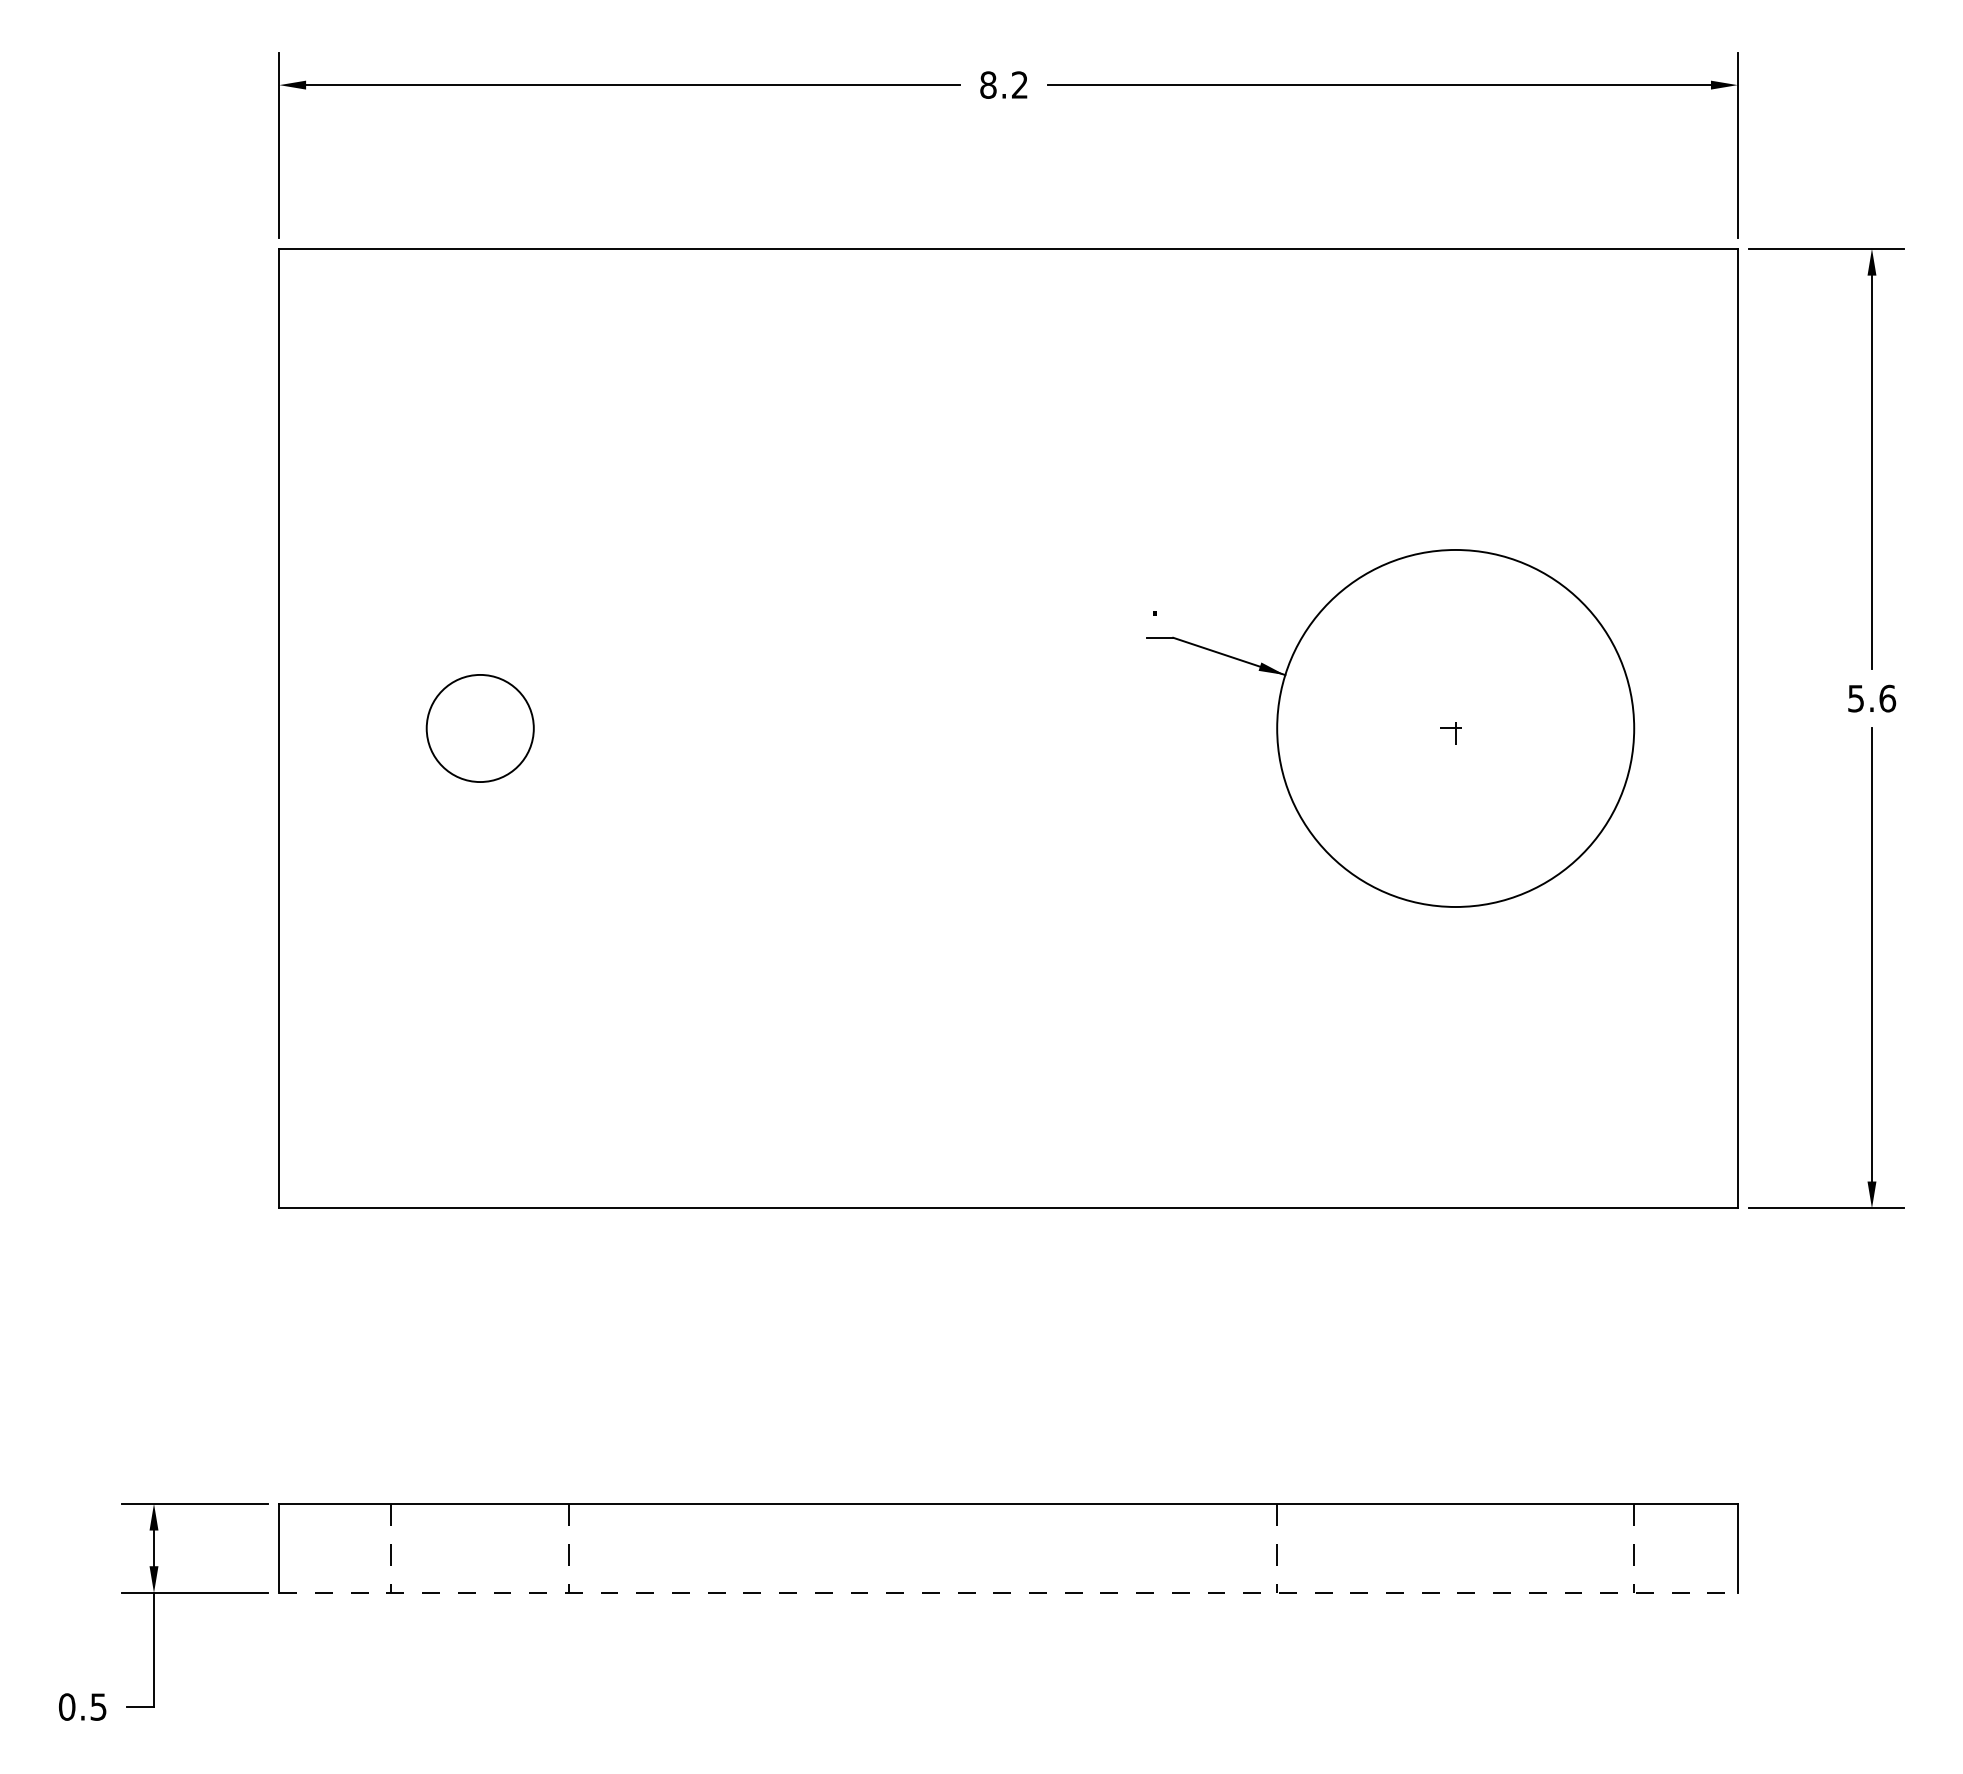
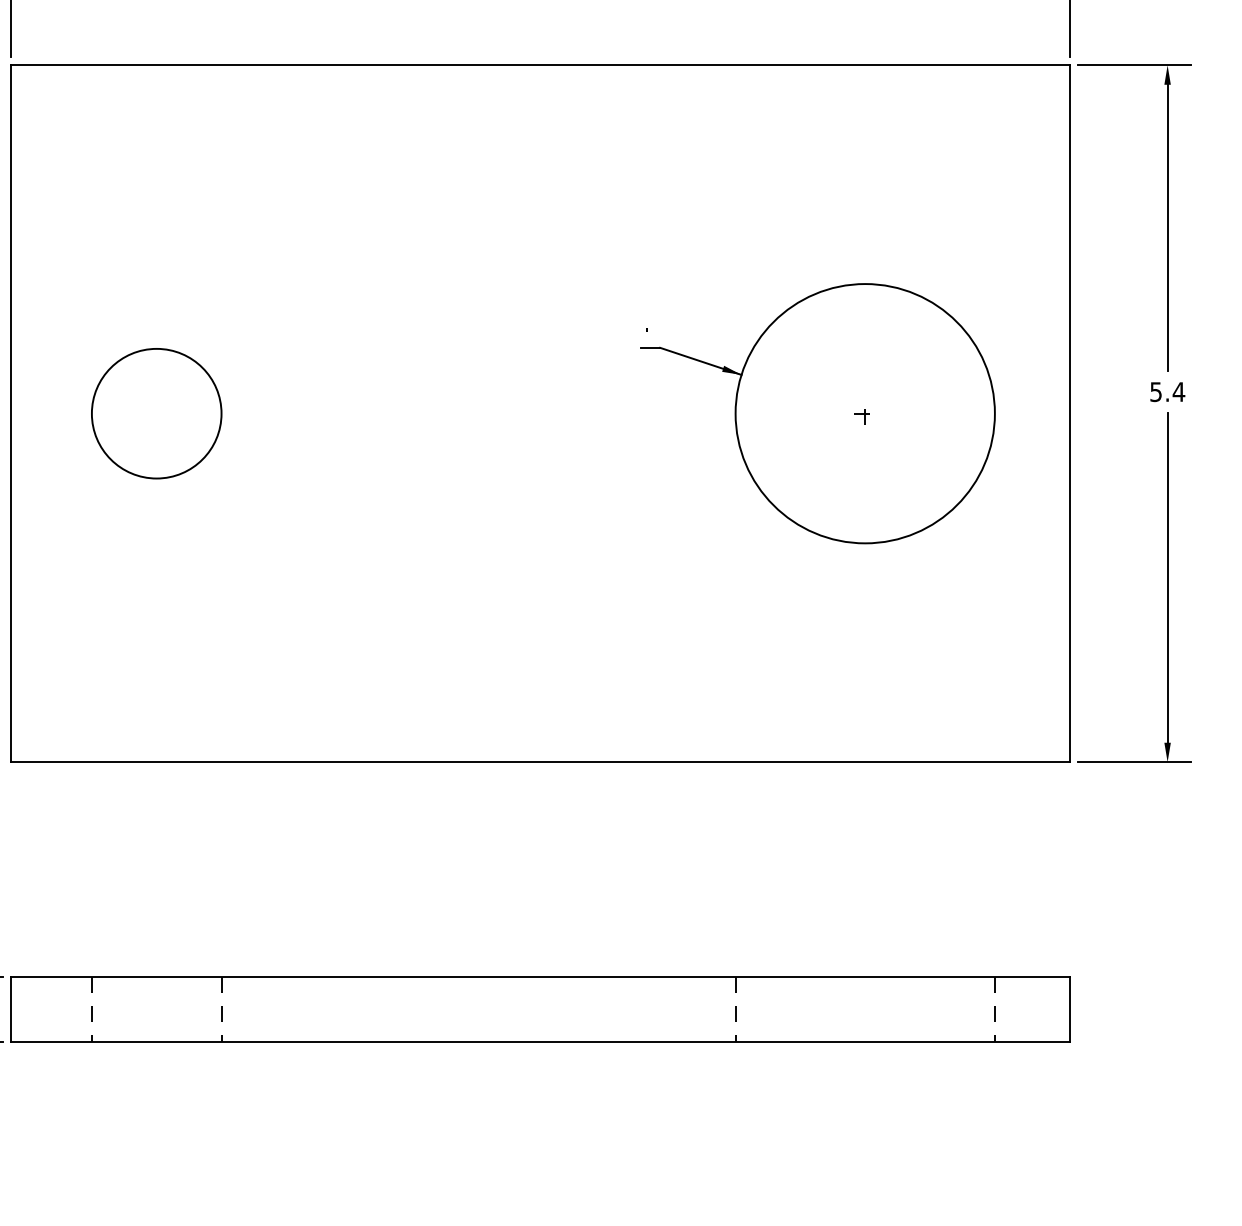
text: (1887, 698) -> (1178, 391), 5.6 -> 5.4
circle: (480, 728) -> (156, 413), size x1.67
line: (1009, 1593) -> (541, 1041), dashed -> solid

